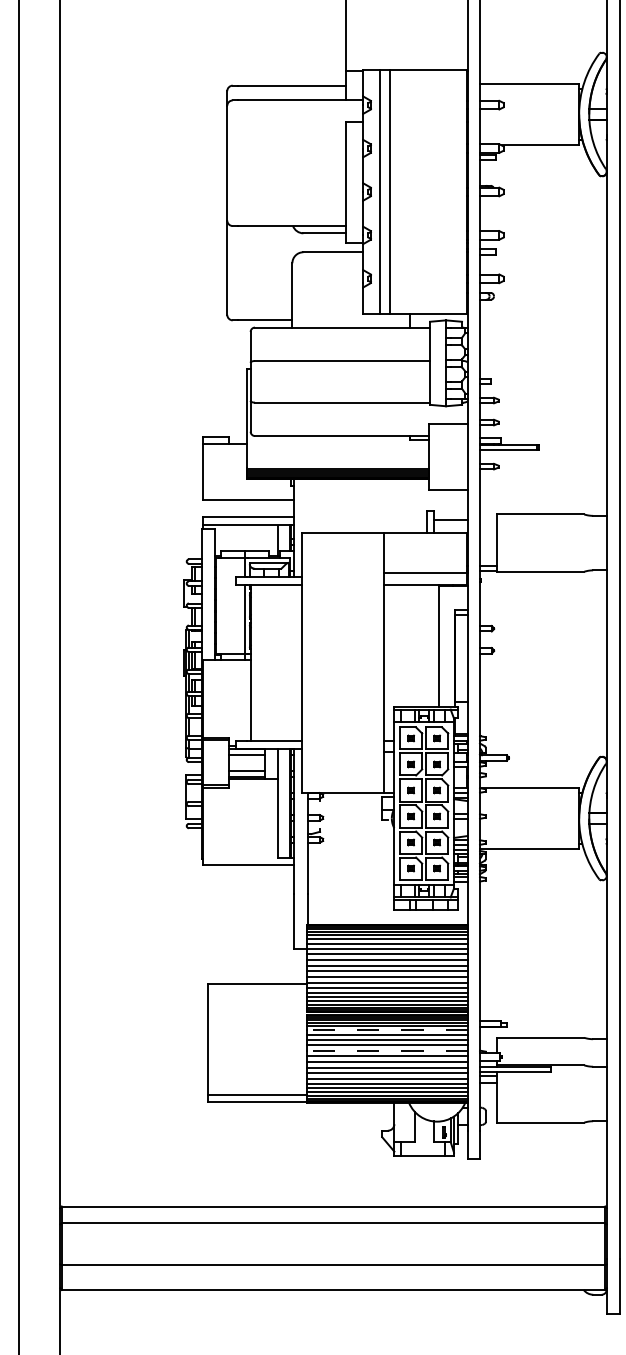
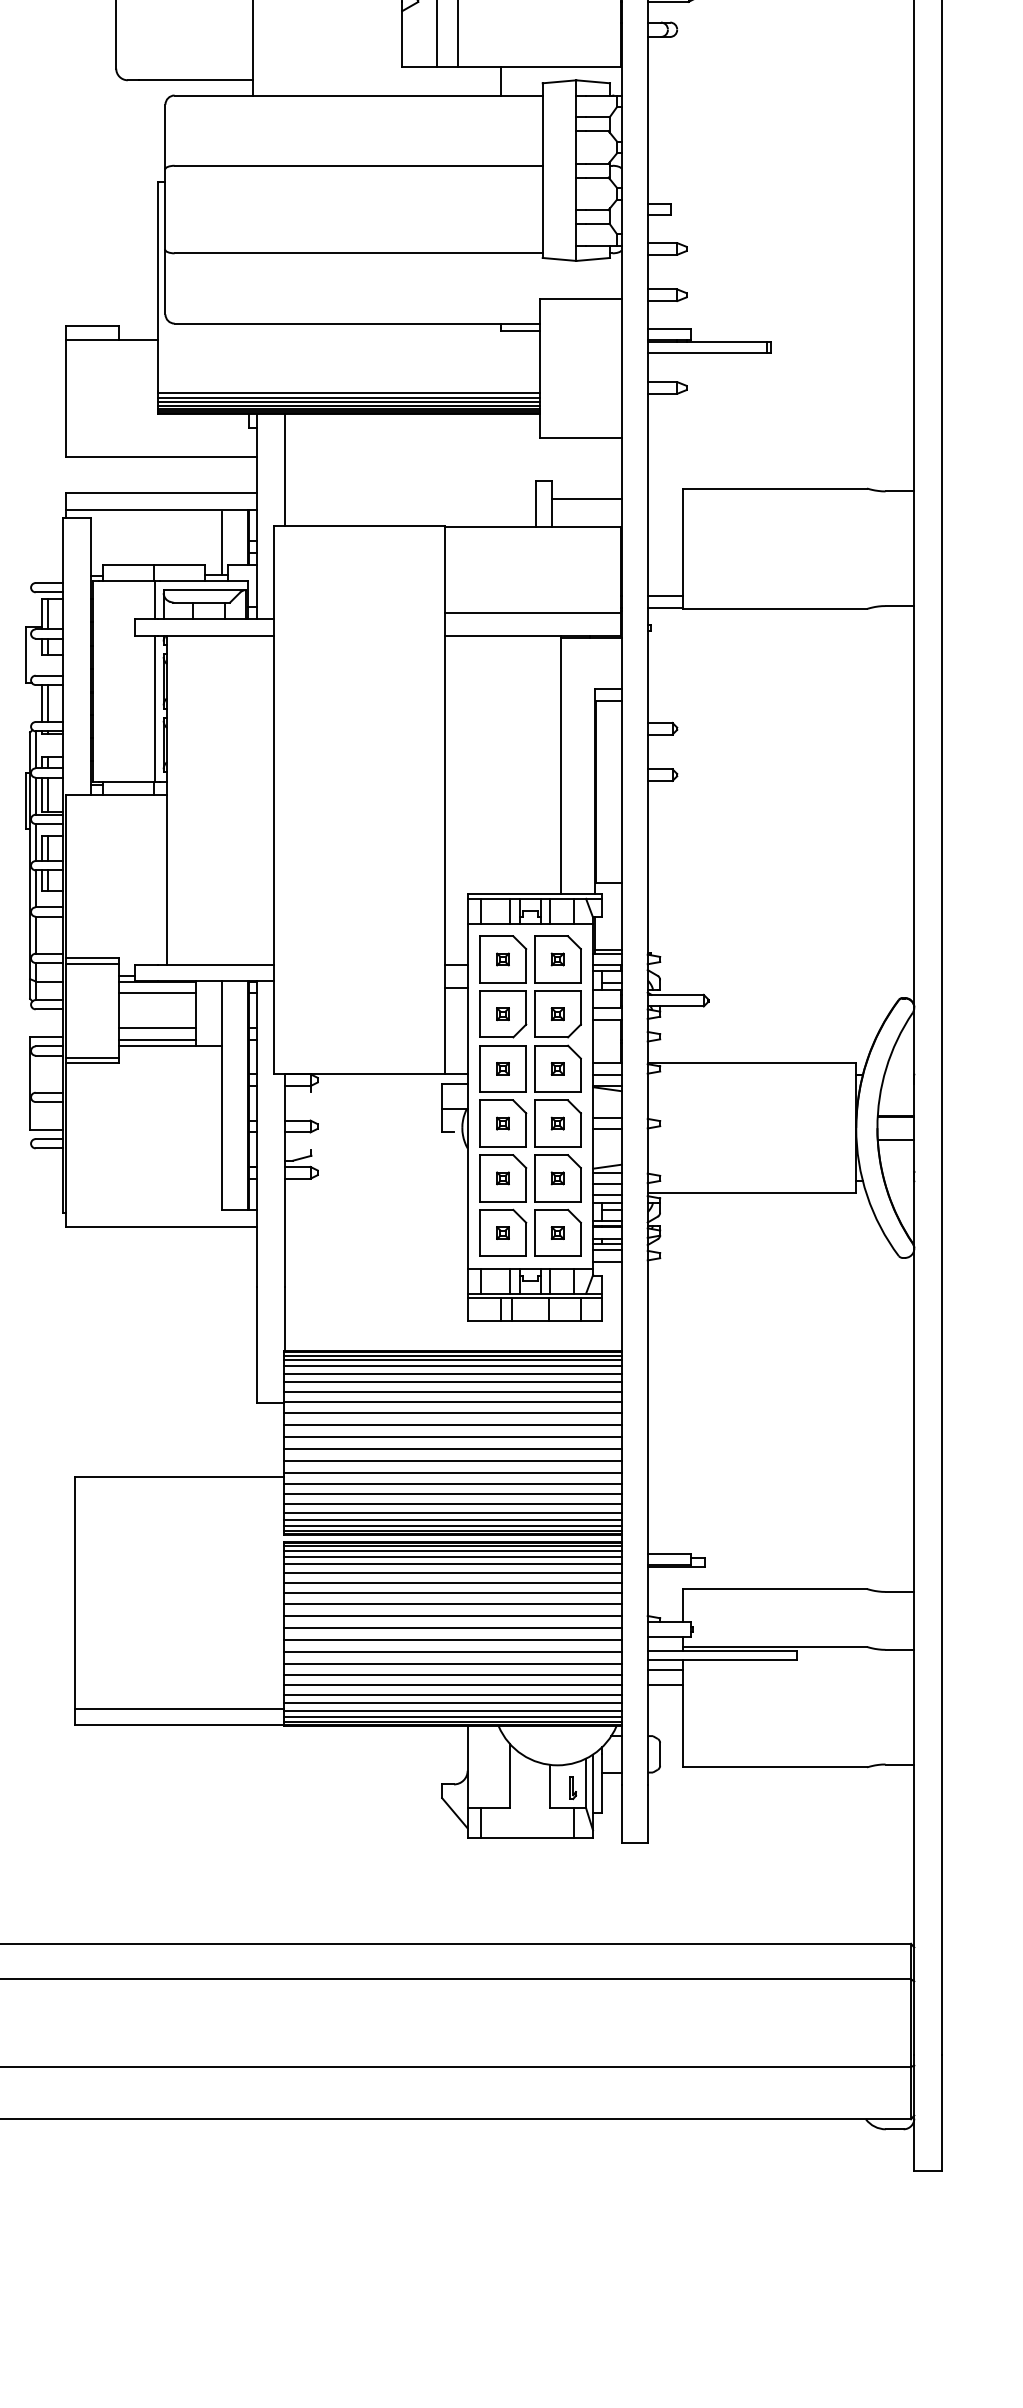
line: (307, 505) -> (284, 469), added
line: (386, 1030) -> (451, 1573), dashed -> solid
line: (386, 1050) -> (451, 1615), dashed -> solid

